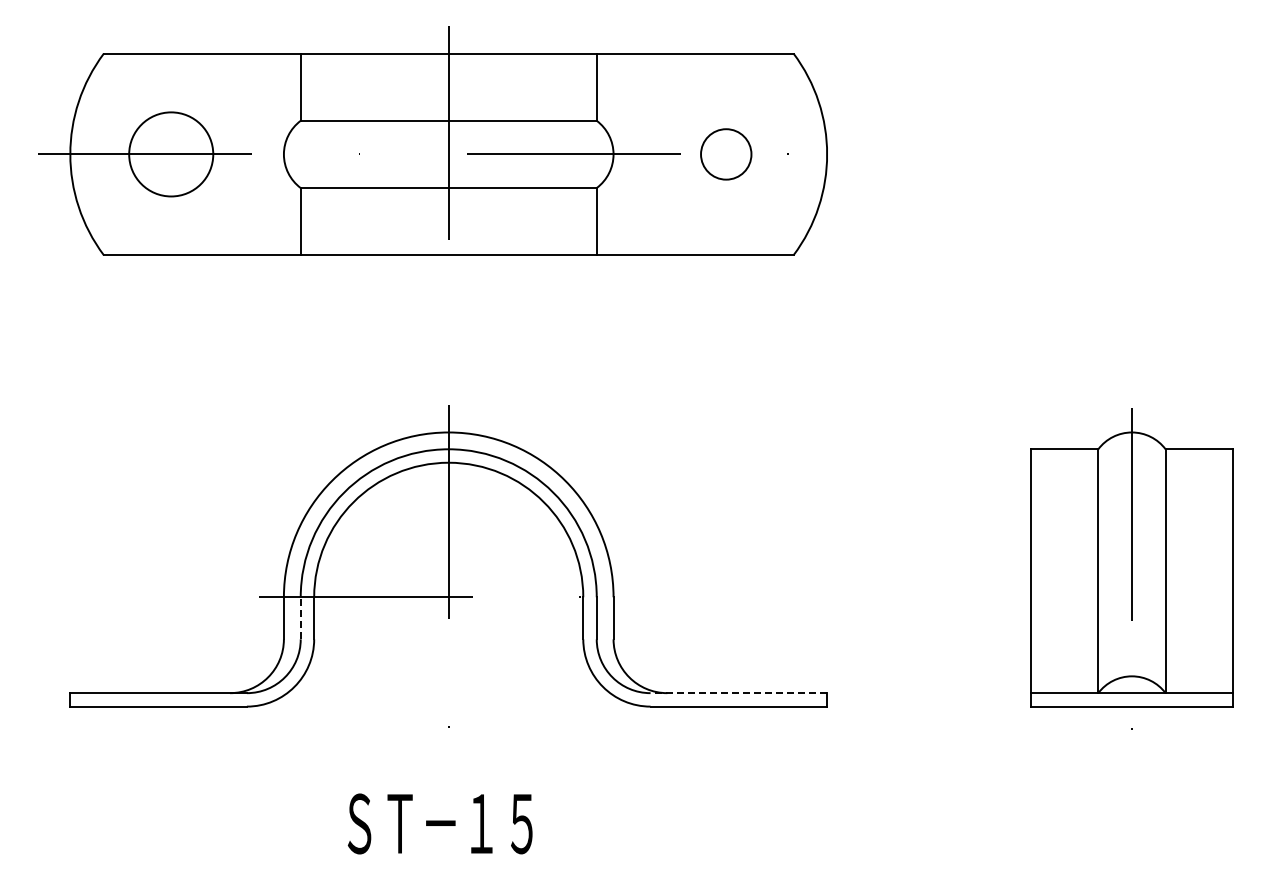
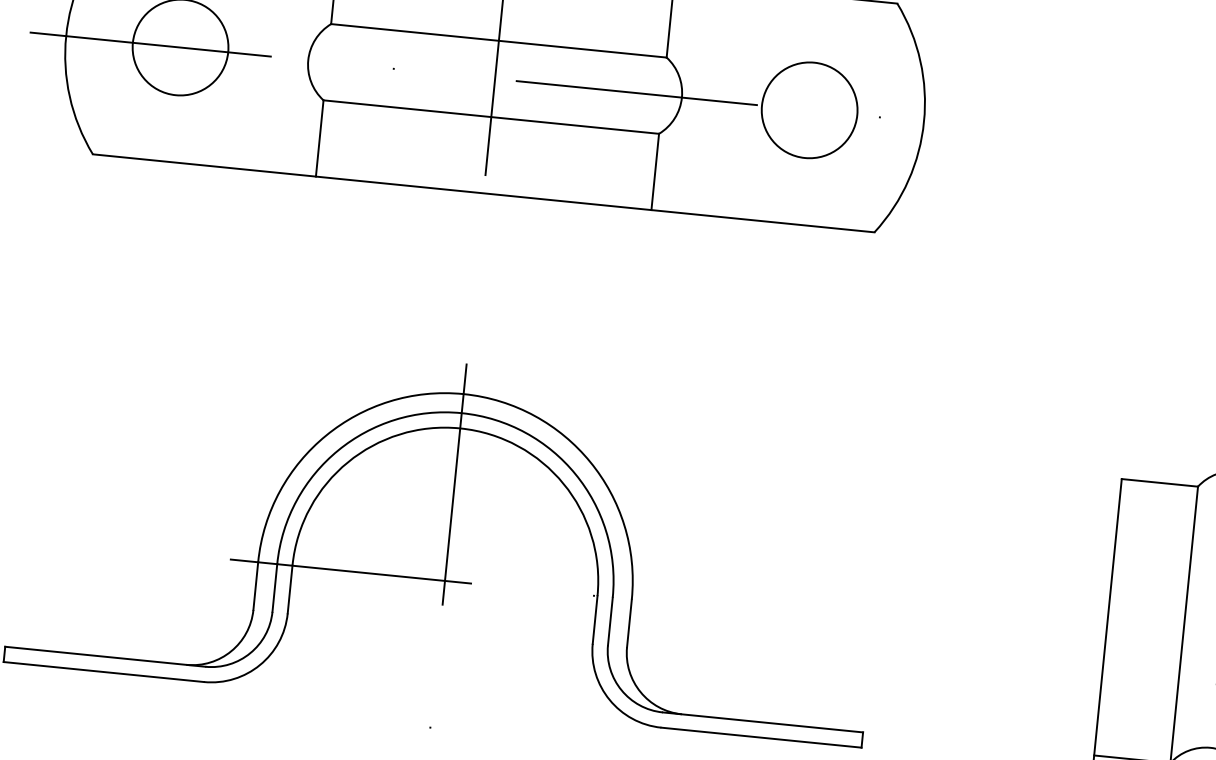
circle: (726, 154) -> (809, 110), size x1.67
line: (300, 617) -> (274, 587), dashed -> solid
line: (738, 693) -> (762, 722), dashed -> solid

